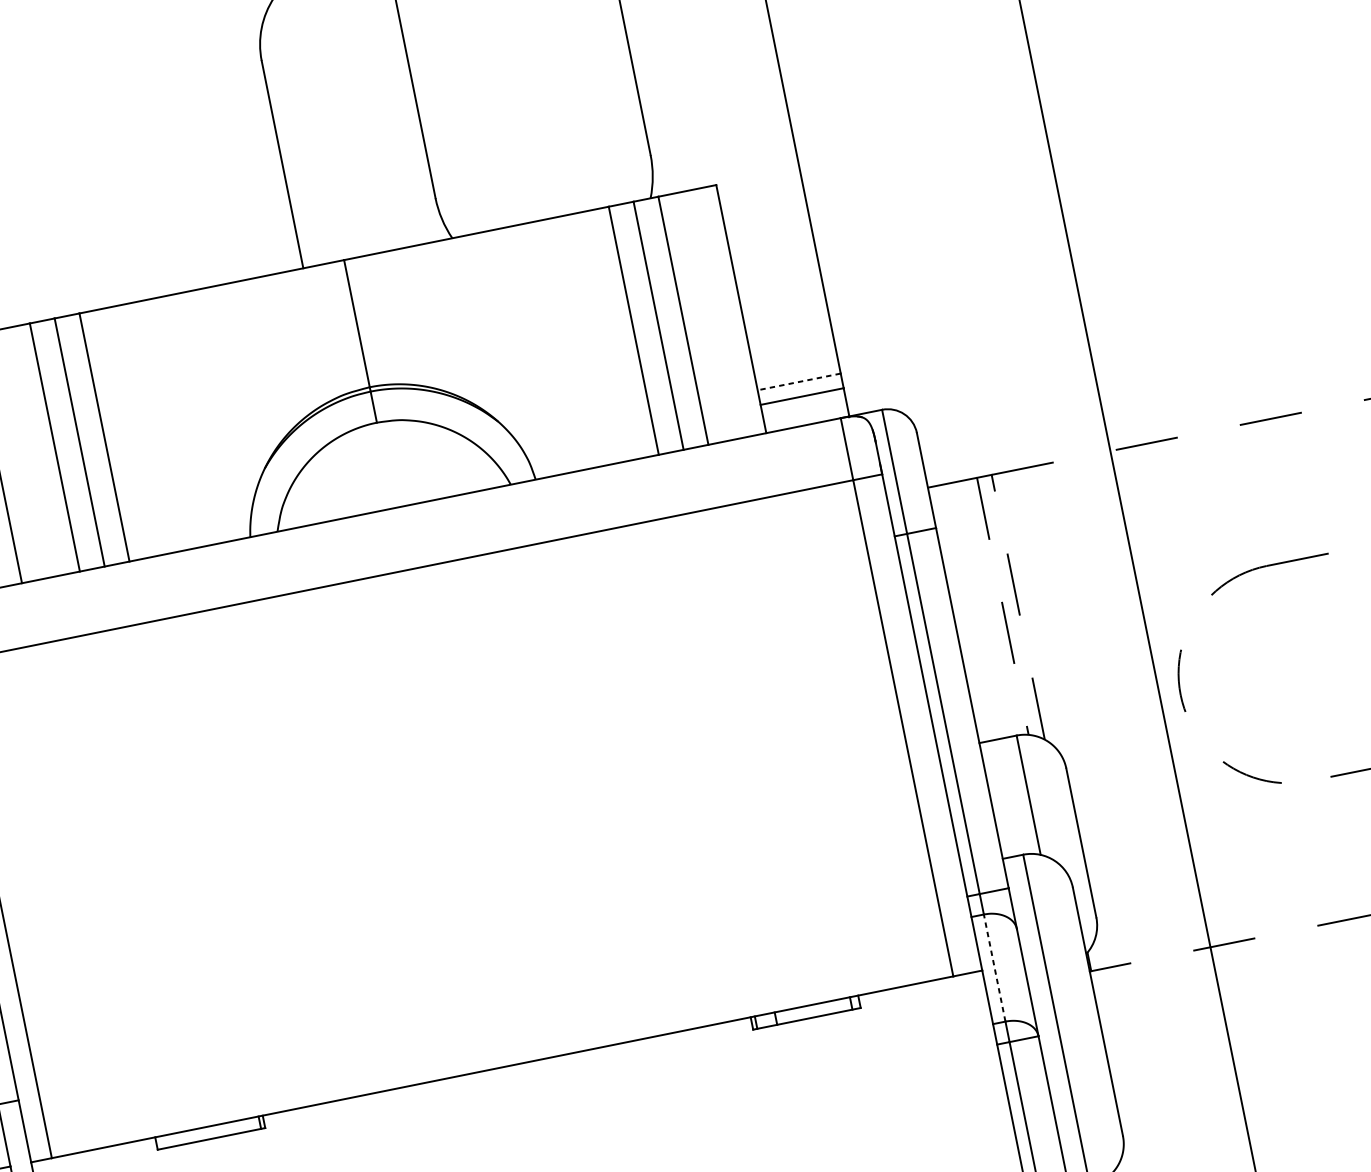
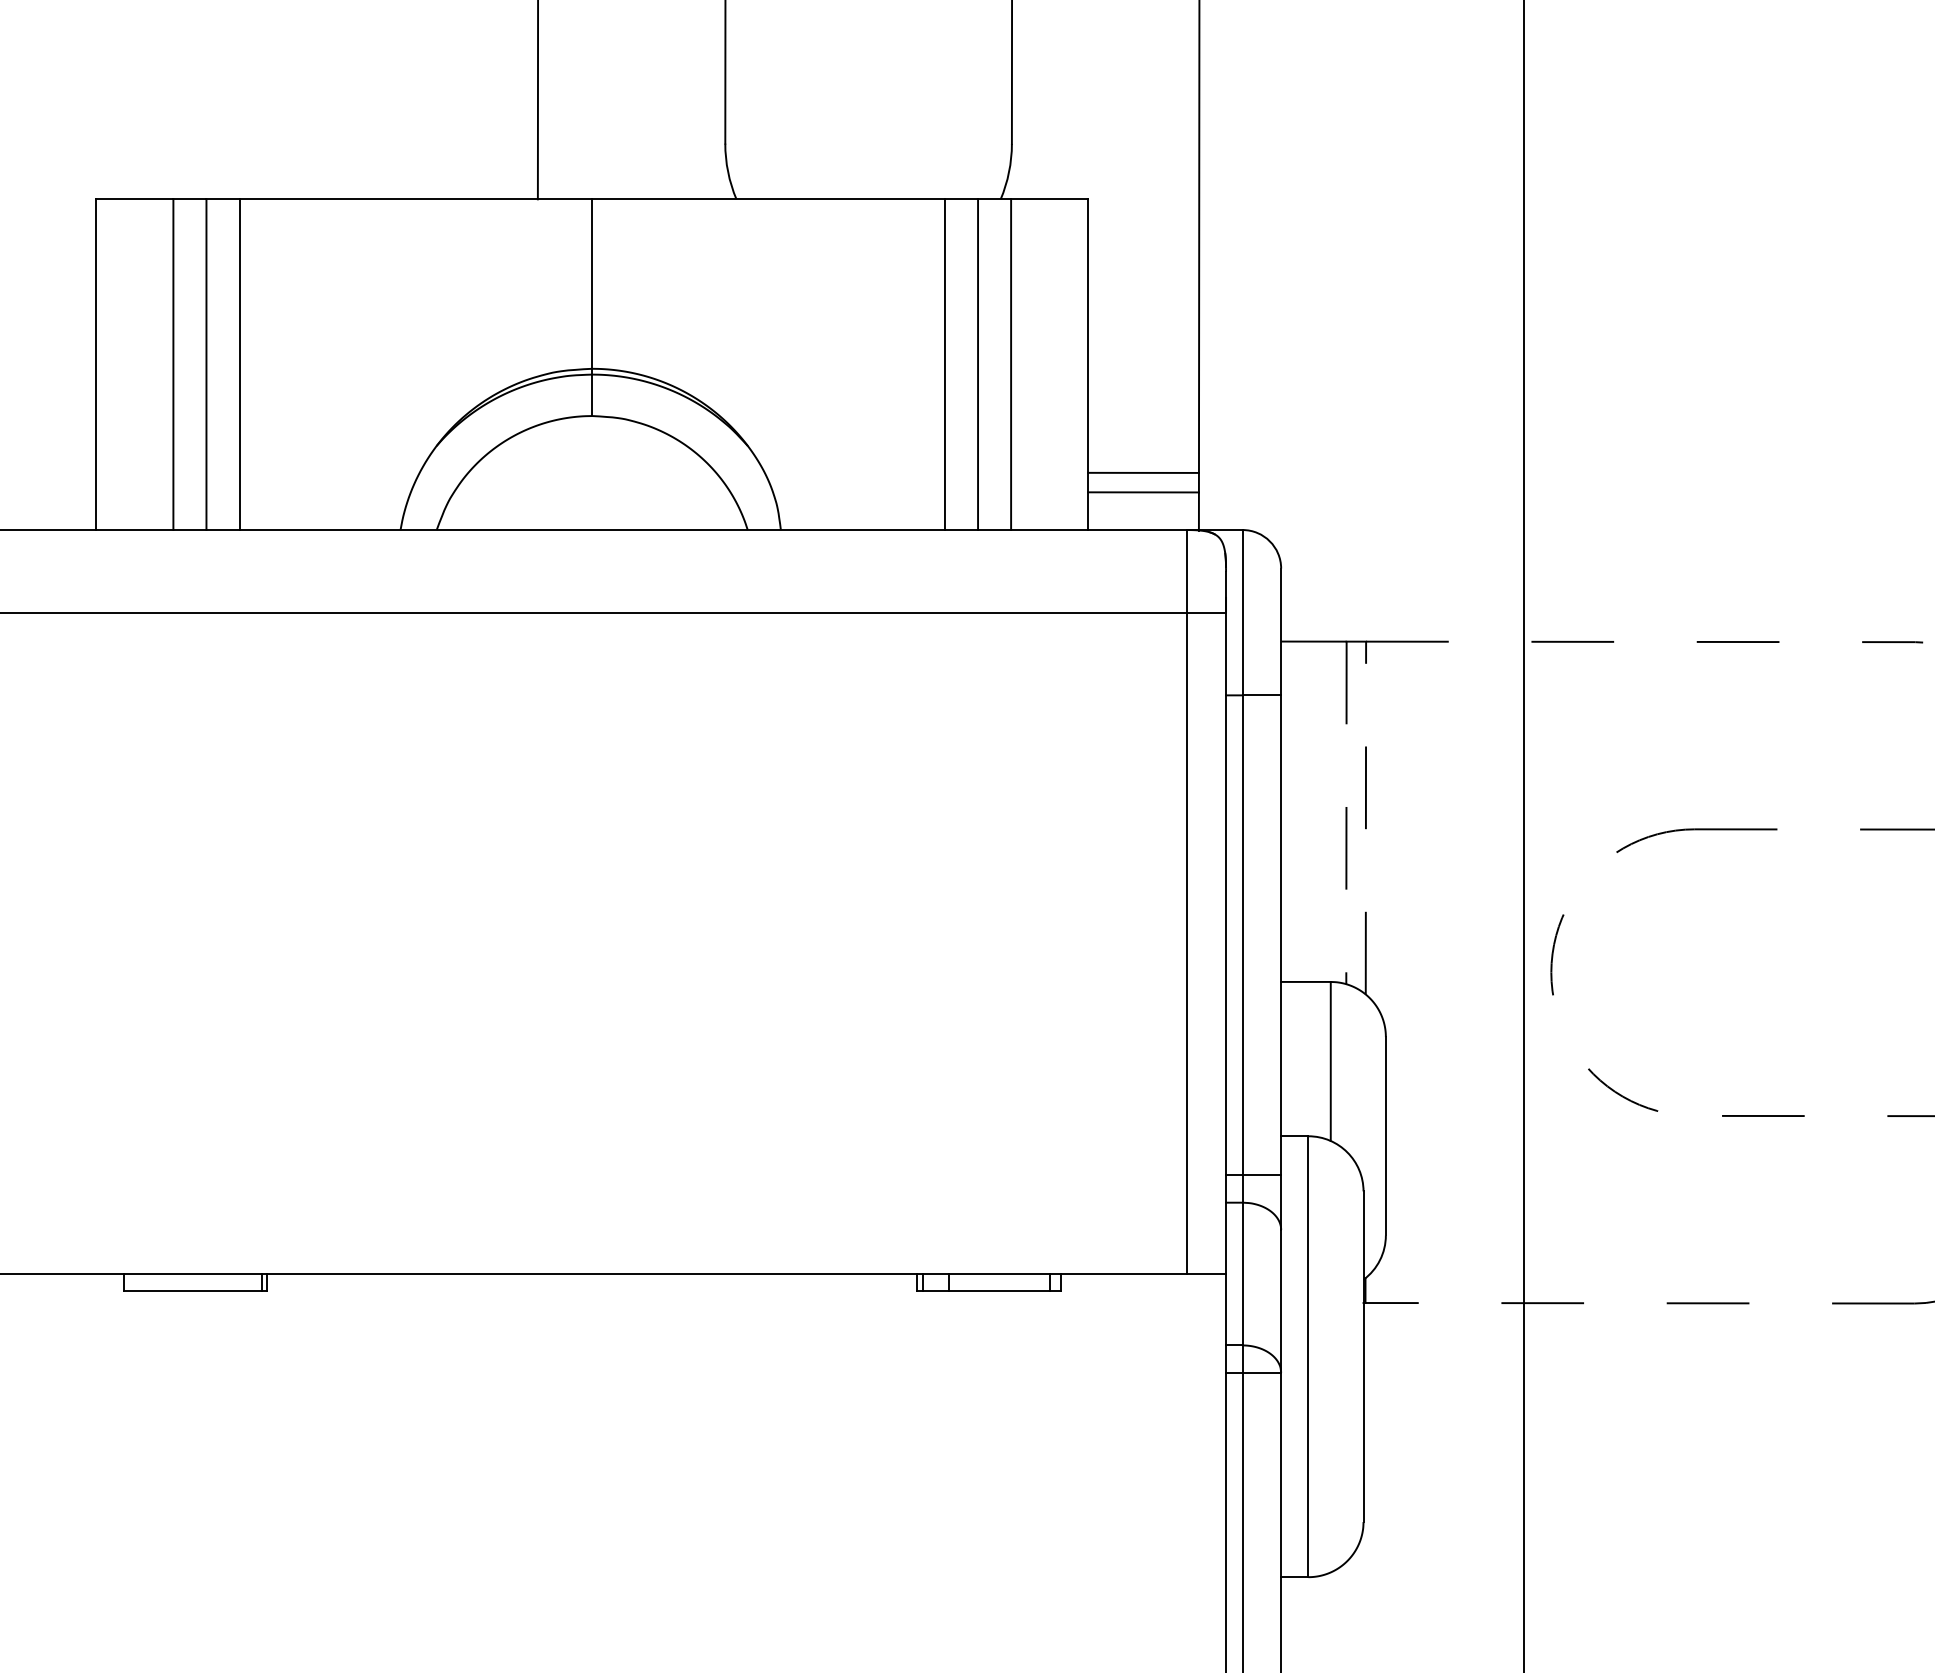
line: (799, 381) -> (1143, 472), dashed -> solid
line: (994, 967) -> (1242, 1273), dashed -> solid

